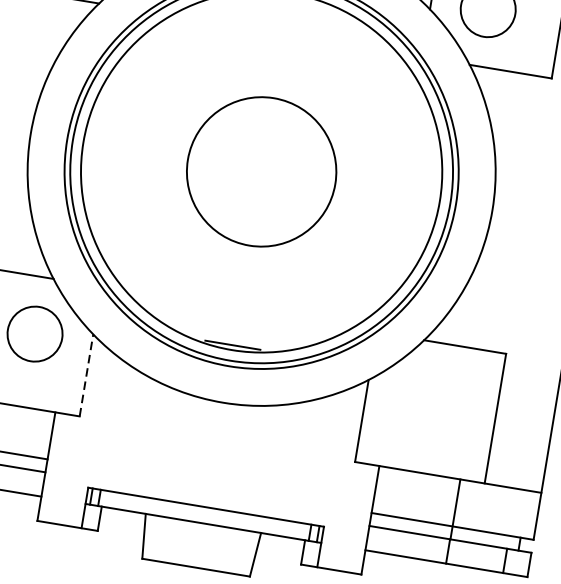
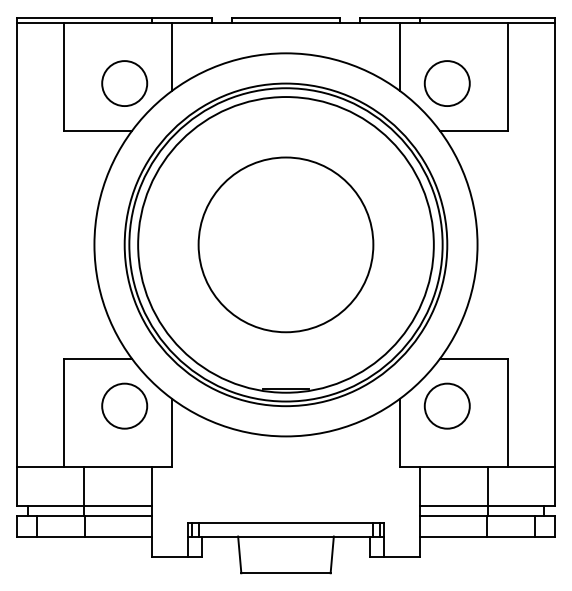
circle: (261, 171) -> (285, 244), size x1.43
line: (86, 375) -> (171, 432), dashed -> solid
circle: (423, 397) -> (446, 405), added

